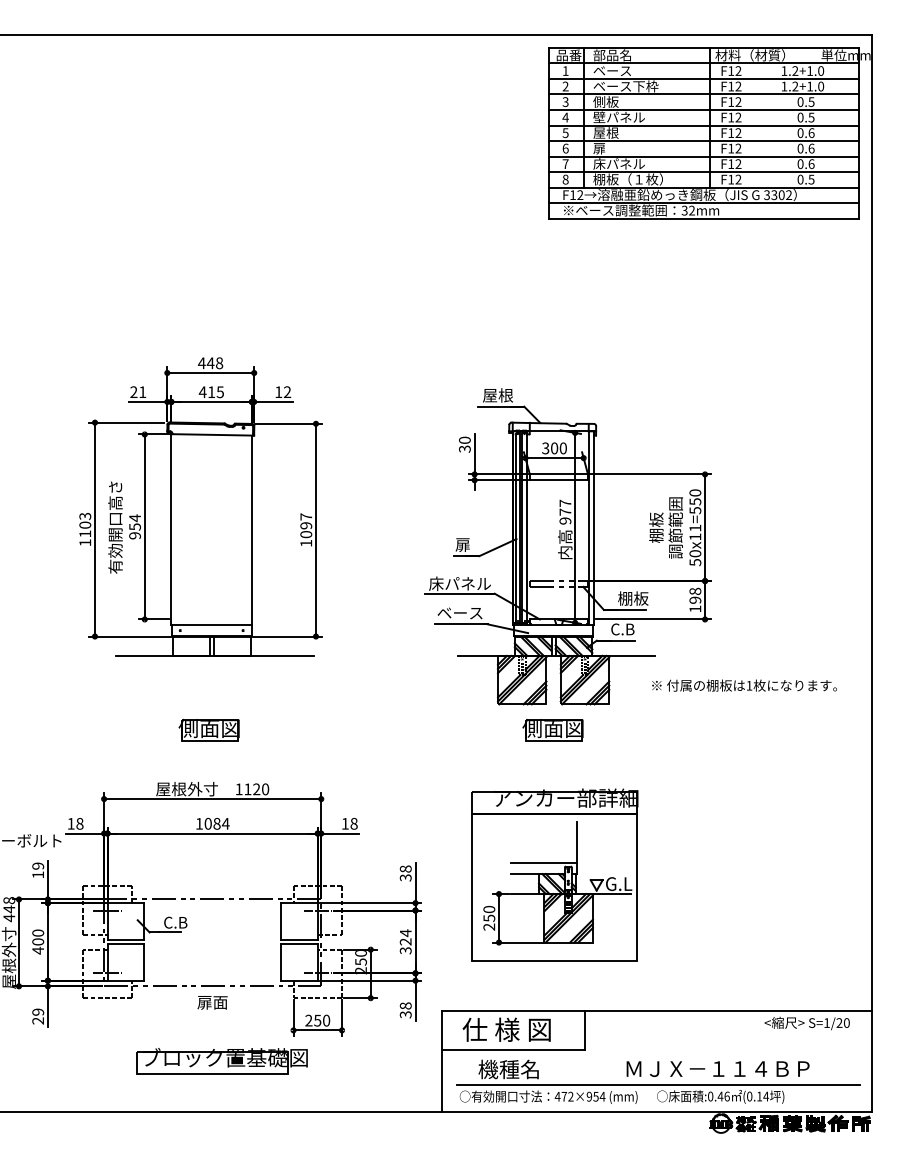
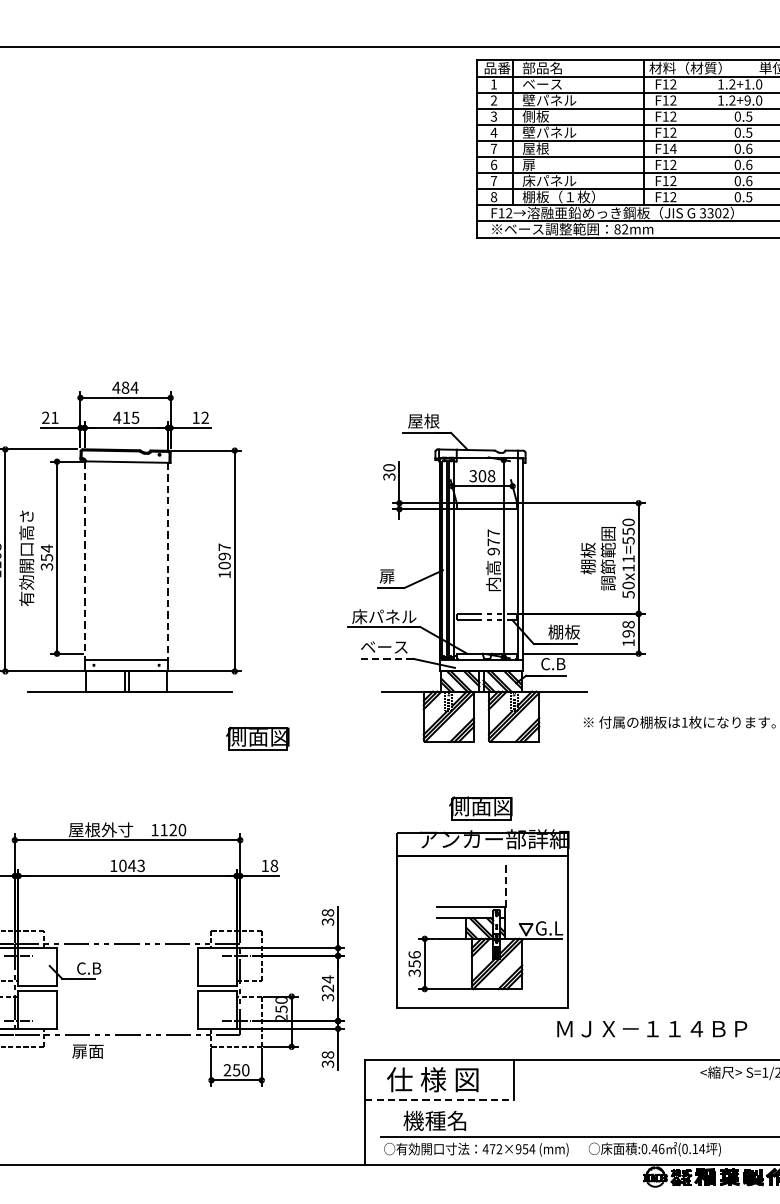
text: (625, 86) -> (556, 100), ベース下枠 -> 壁パネル
text: (809, 86) -> (747, 100), 1.2+1.0 -> 1.2+9.0
text: (738, 132) -> (673, 148), F12 -> F14
text: (565, 133) -> (493, 149), 5 -> 7
text: (684, 210) -> (617, 229), 32mm -> 82mm
text: (214, 363) -> (129, 388), 448 -> 484
text: (562, 448) -> (490, 476), 300 -> 308
line: (171, 529) -> (84, 560), solid -> dashed
line: (251, 530) -> (167, 561), solid -> dashed
text: (134, 535) -> (46, 566), 954 -> 354
line: (461, 624) -> (385, 658), solid -> dashed
part: (208, 730) -> (257, 738), moved
part: (552, 730) -> (480, 808), moved
text: (221, 823) -> (136, 865), 1084 -> 1043
line: (577, 842) -> (506, 885), solid -> dashed
text: (489, 917) -> (414, 963), 250 -> 356
text: (212, 1002) -> (87, 1051), moved
line: (513, 1049) -> (439, 1100), solid -> dashed
part: (221, 1061) -> (136, 1112), removed
text: (717, 1068) -> (651, 1028), moved

